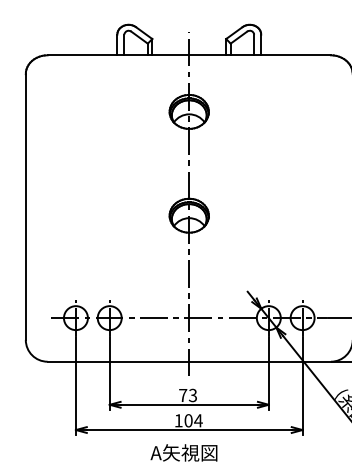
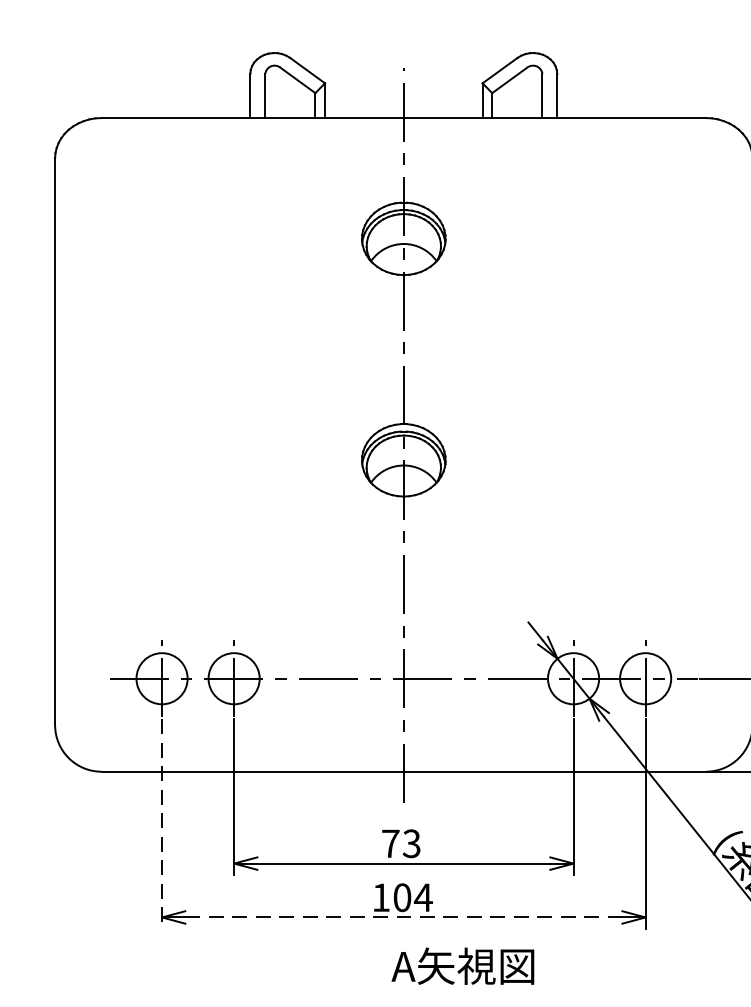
line: (75, 386) -> (161, 824), solid -> dashed
line: (189, 430) -> (404, 918), solid -> dashed
text: (183, 452) -> (461, 965), moved

